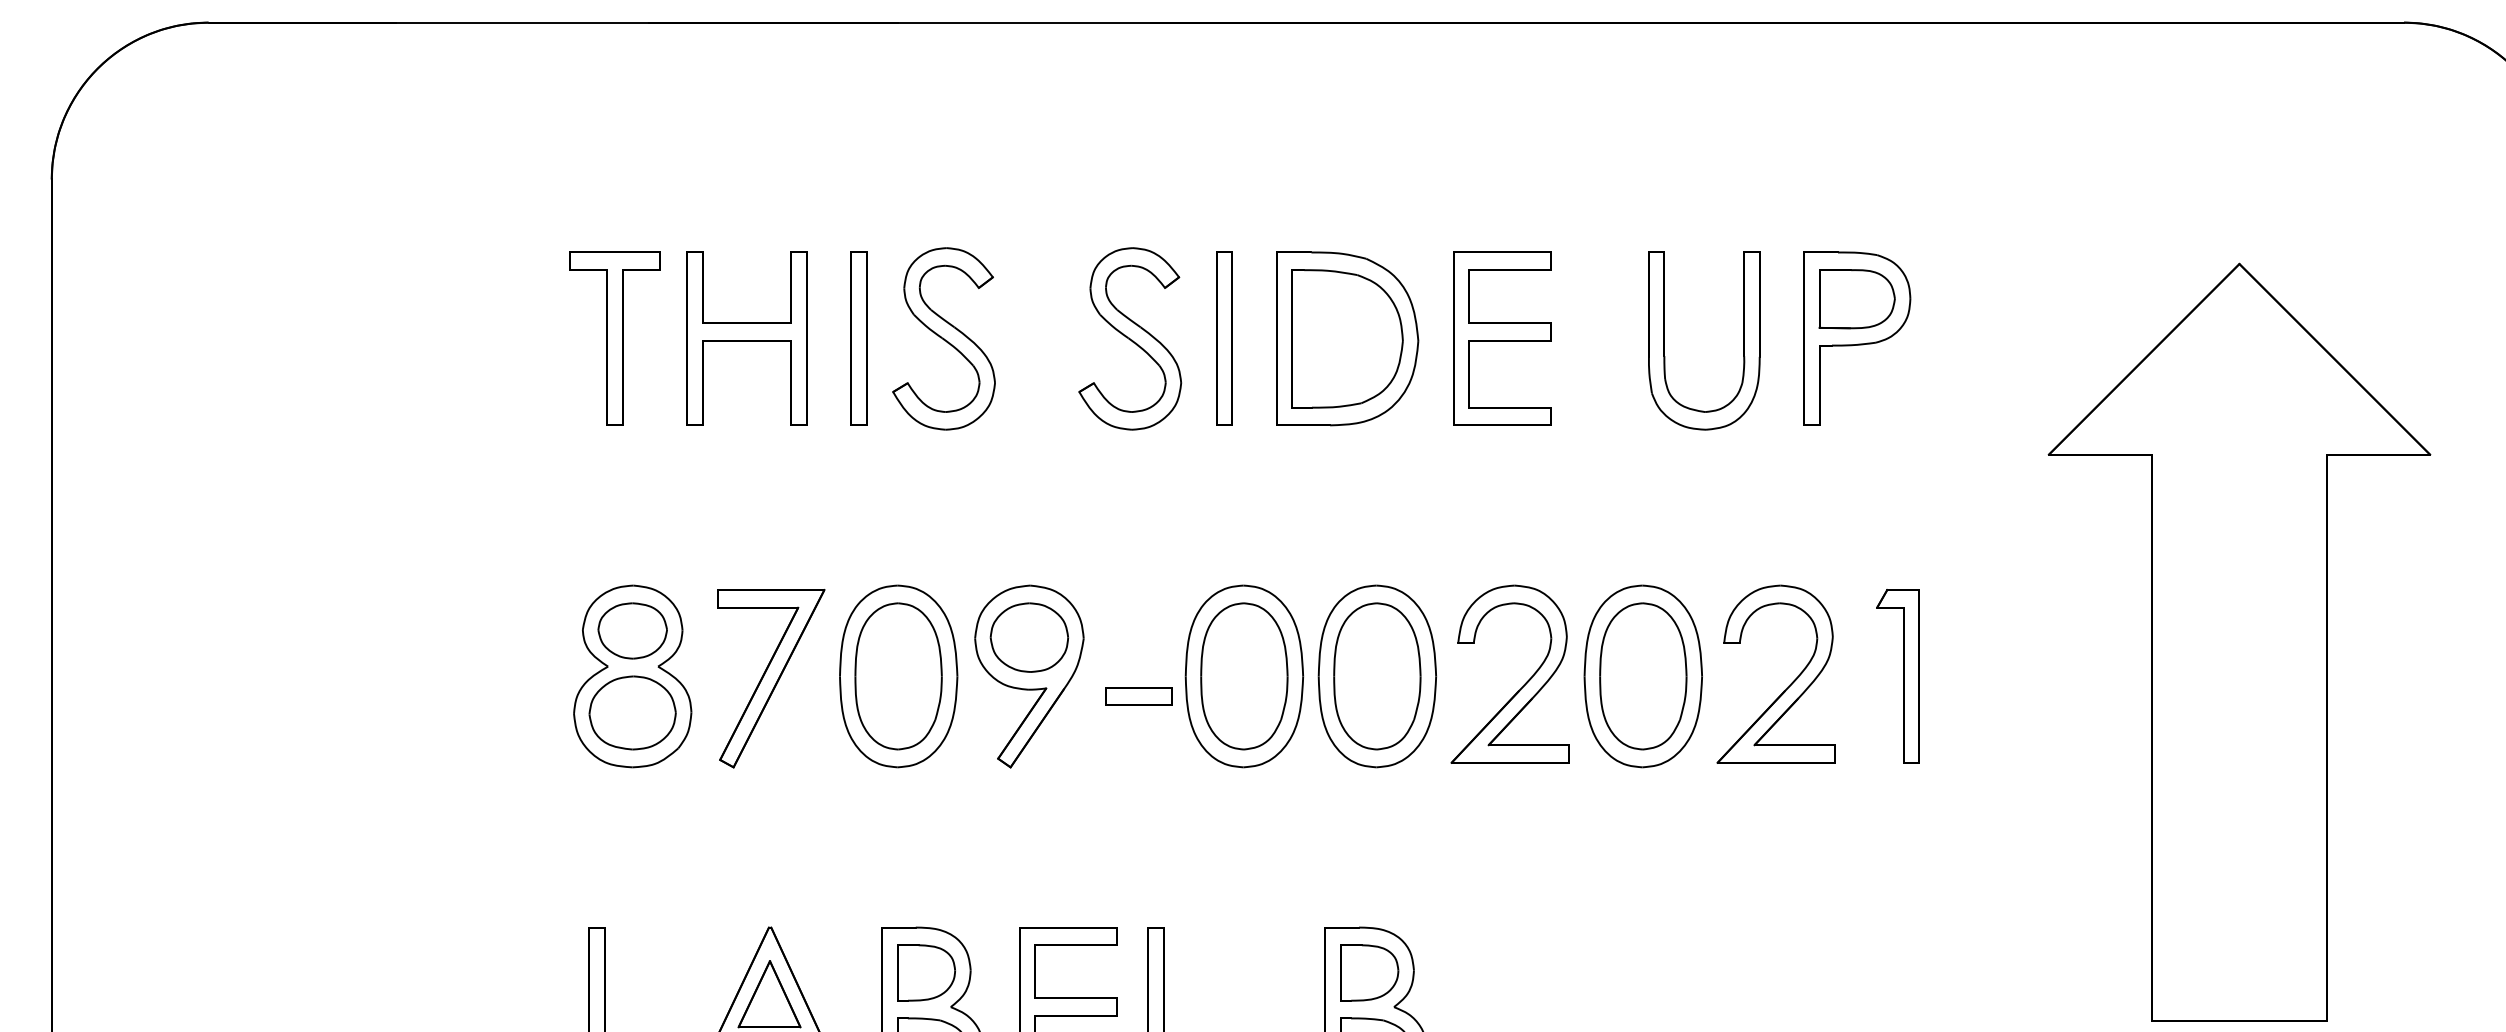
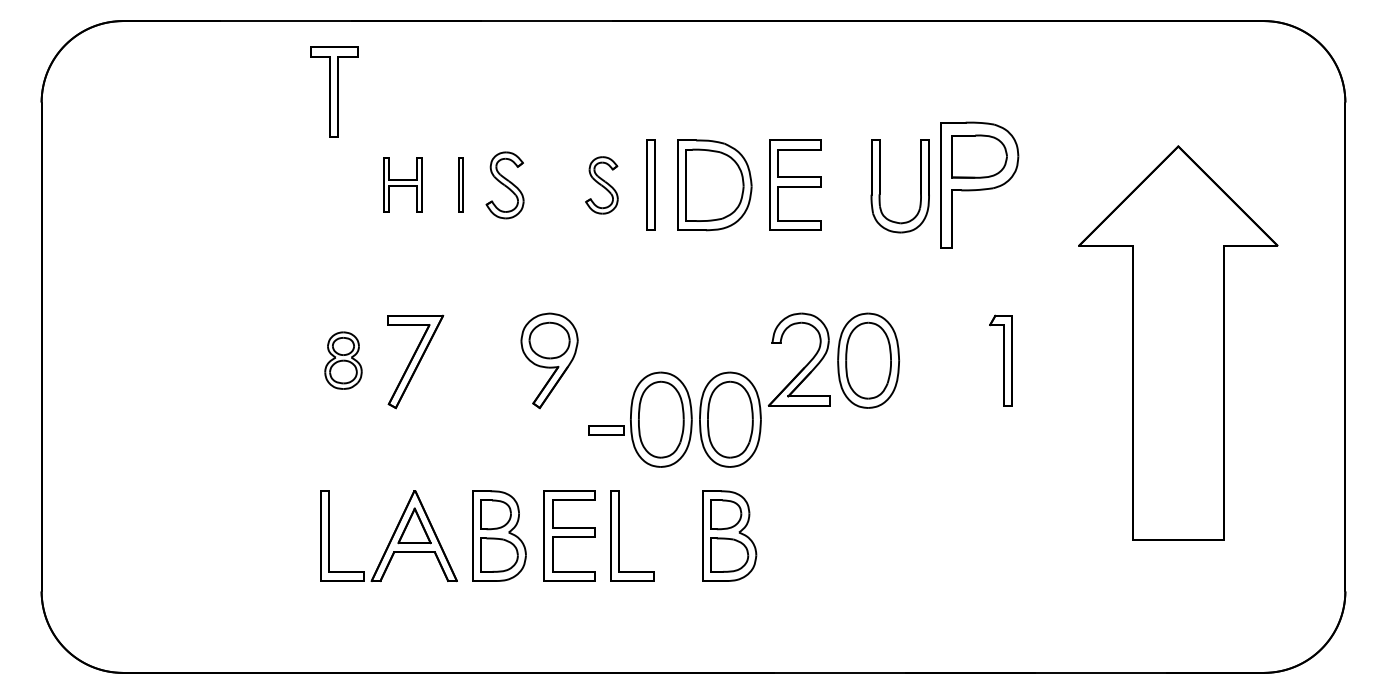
part: (615, 337) -> (334, 91), moved
part: (746, 337) -> (402, 184), size x0.6
part: (857, 337) -> (460, 184), size x0.6
part: (1856, 337) -> (979, 184), size x1.4
part: (942, 339) -> (504, 185), size x0.7
part: (1129, 339) -> (601, 185), size x0.6
part: (632, 675) -> (343, 360), size x0.6
part: (898, 675) -> (481, 360), removed
part: (1269, 675) -> (674, 419), moved
part: (1787, 685) -> (943, 365), removed

